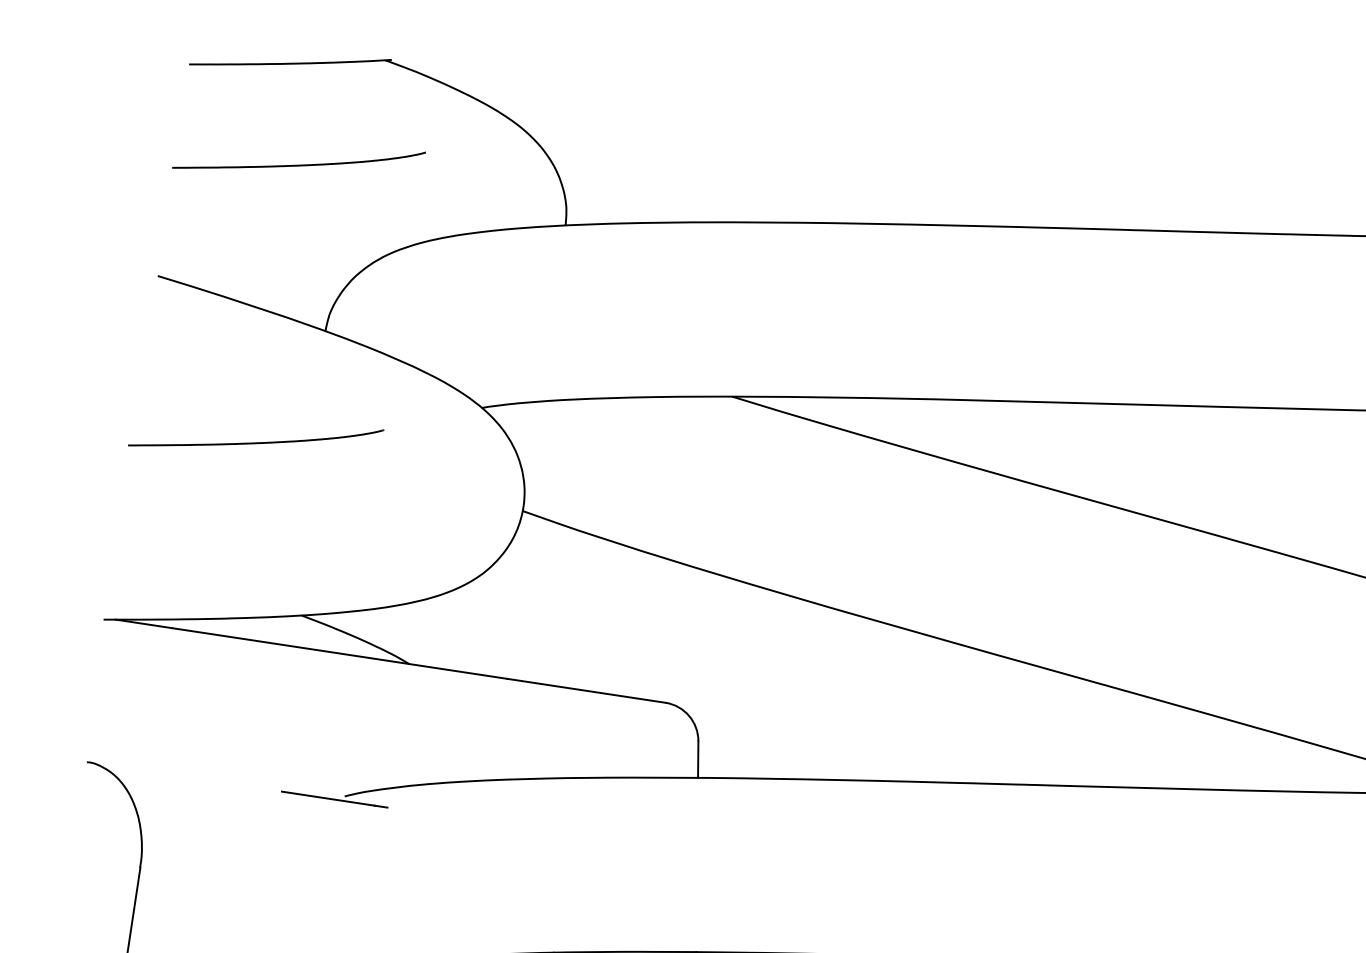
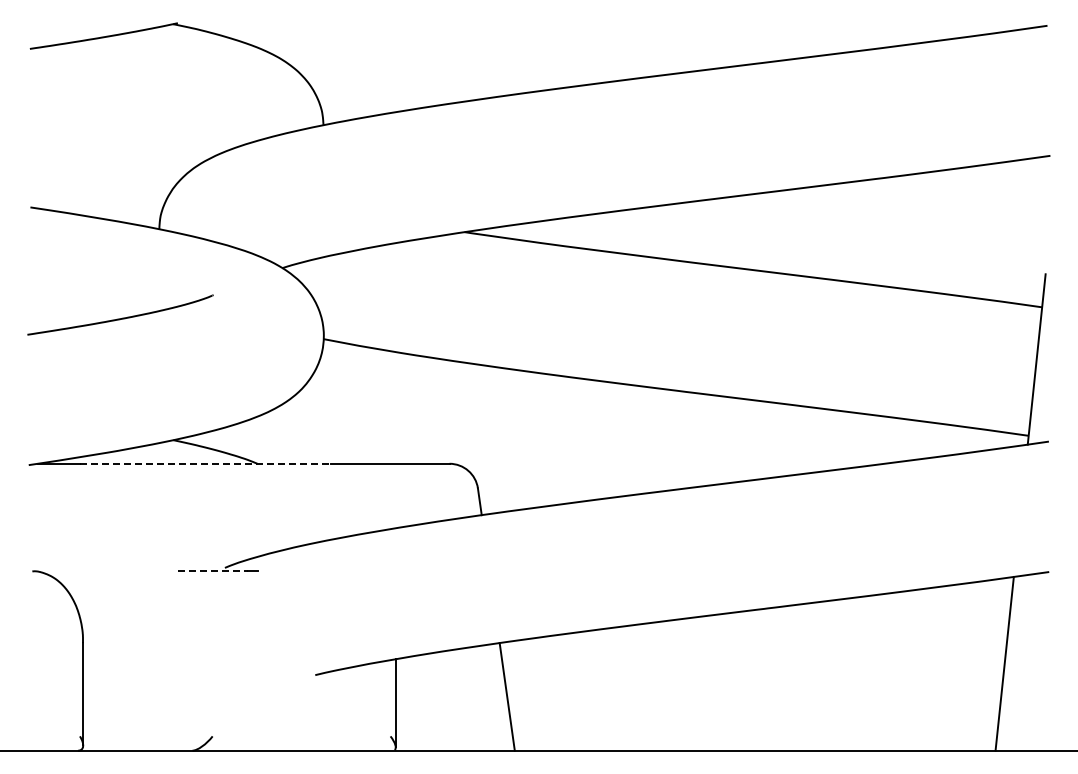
curve: (300, 163) -> (122, 109), removed
line: (339, 653) -> (205, 463), solid -> dashed
line: (328, 798) -> (213, 571), solid -> dashed

